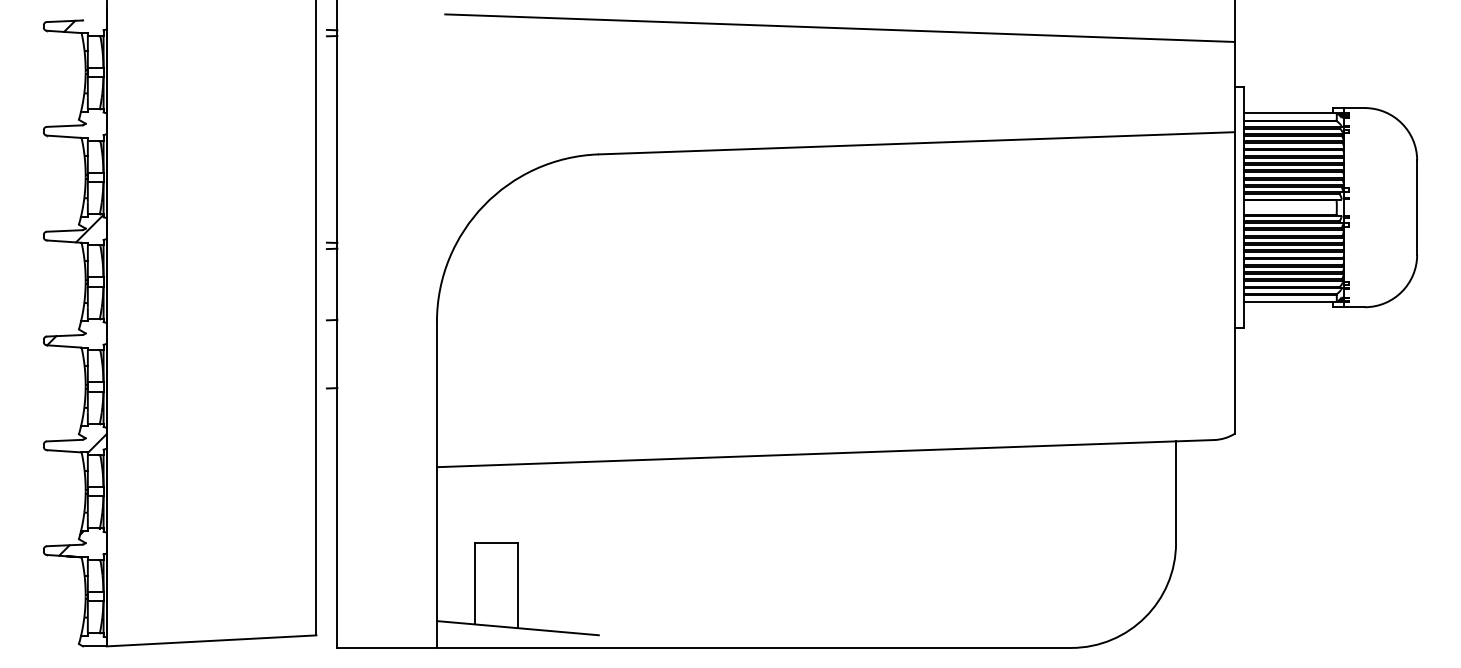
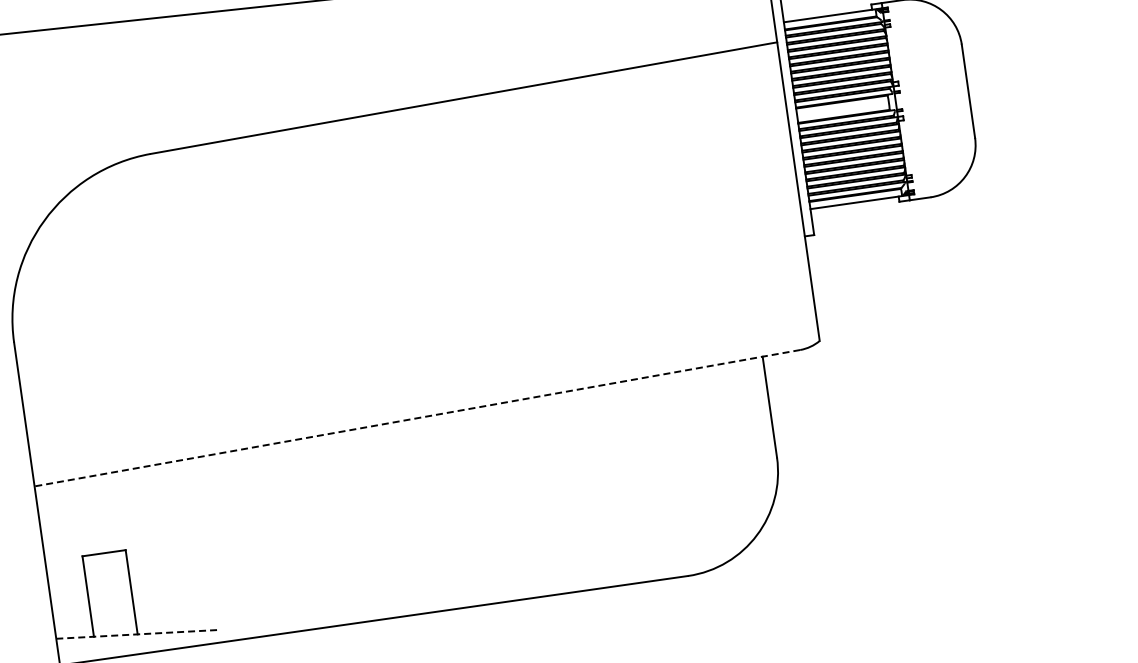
line: (825, 453) -> (417, 418), solid -> dashed
line: (518, 628) -> (138, 634), solid -> dashed

